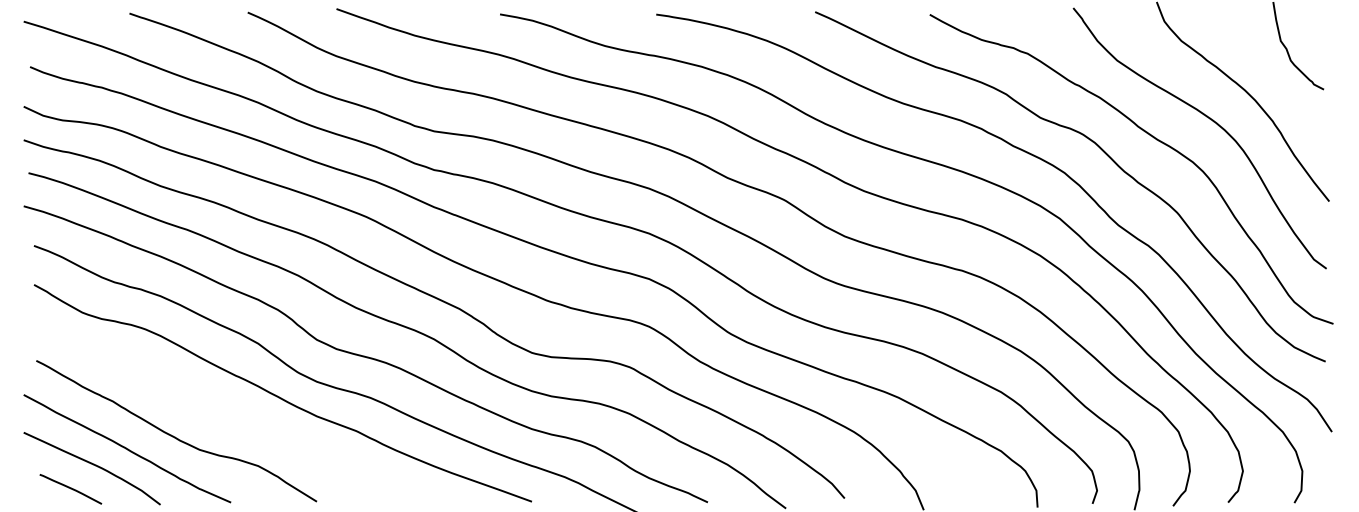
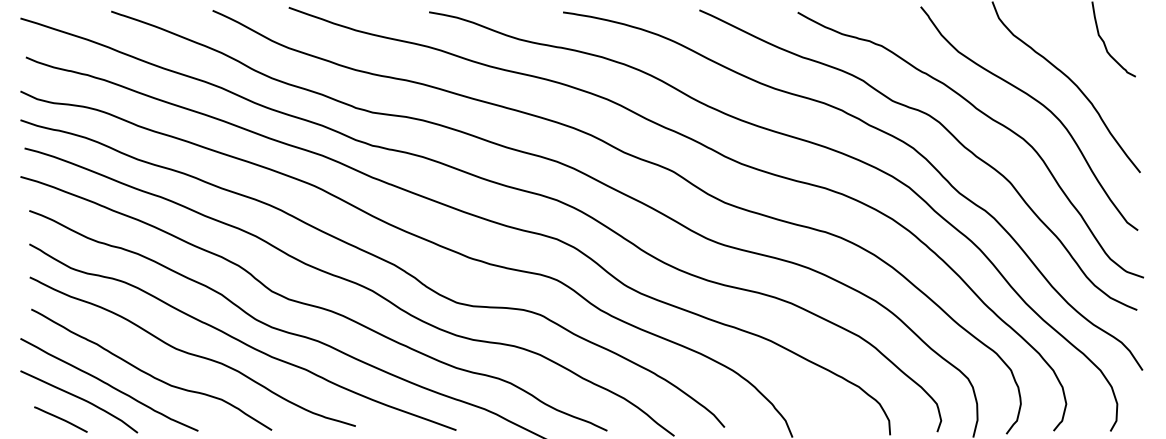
curve: (224, 412) -> (192, 353), added

